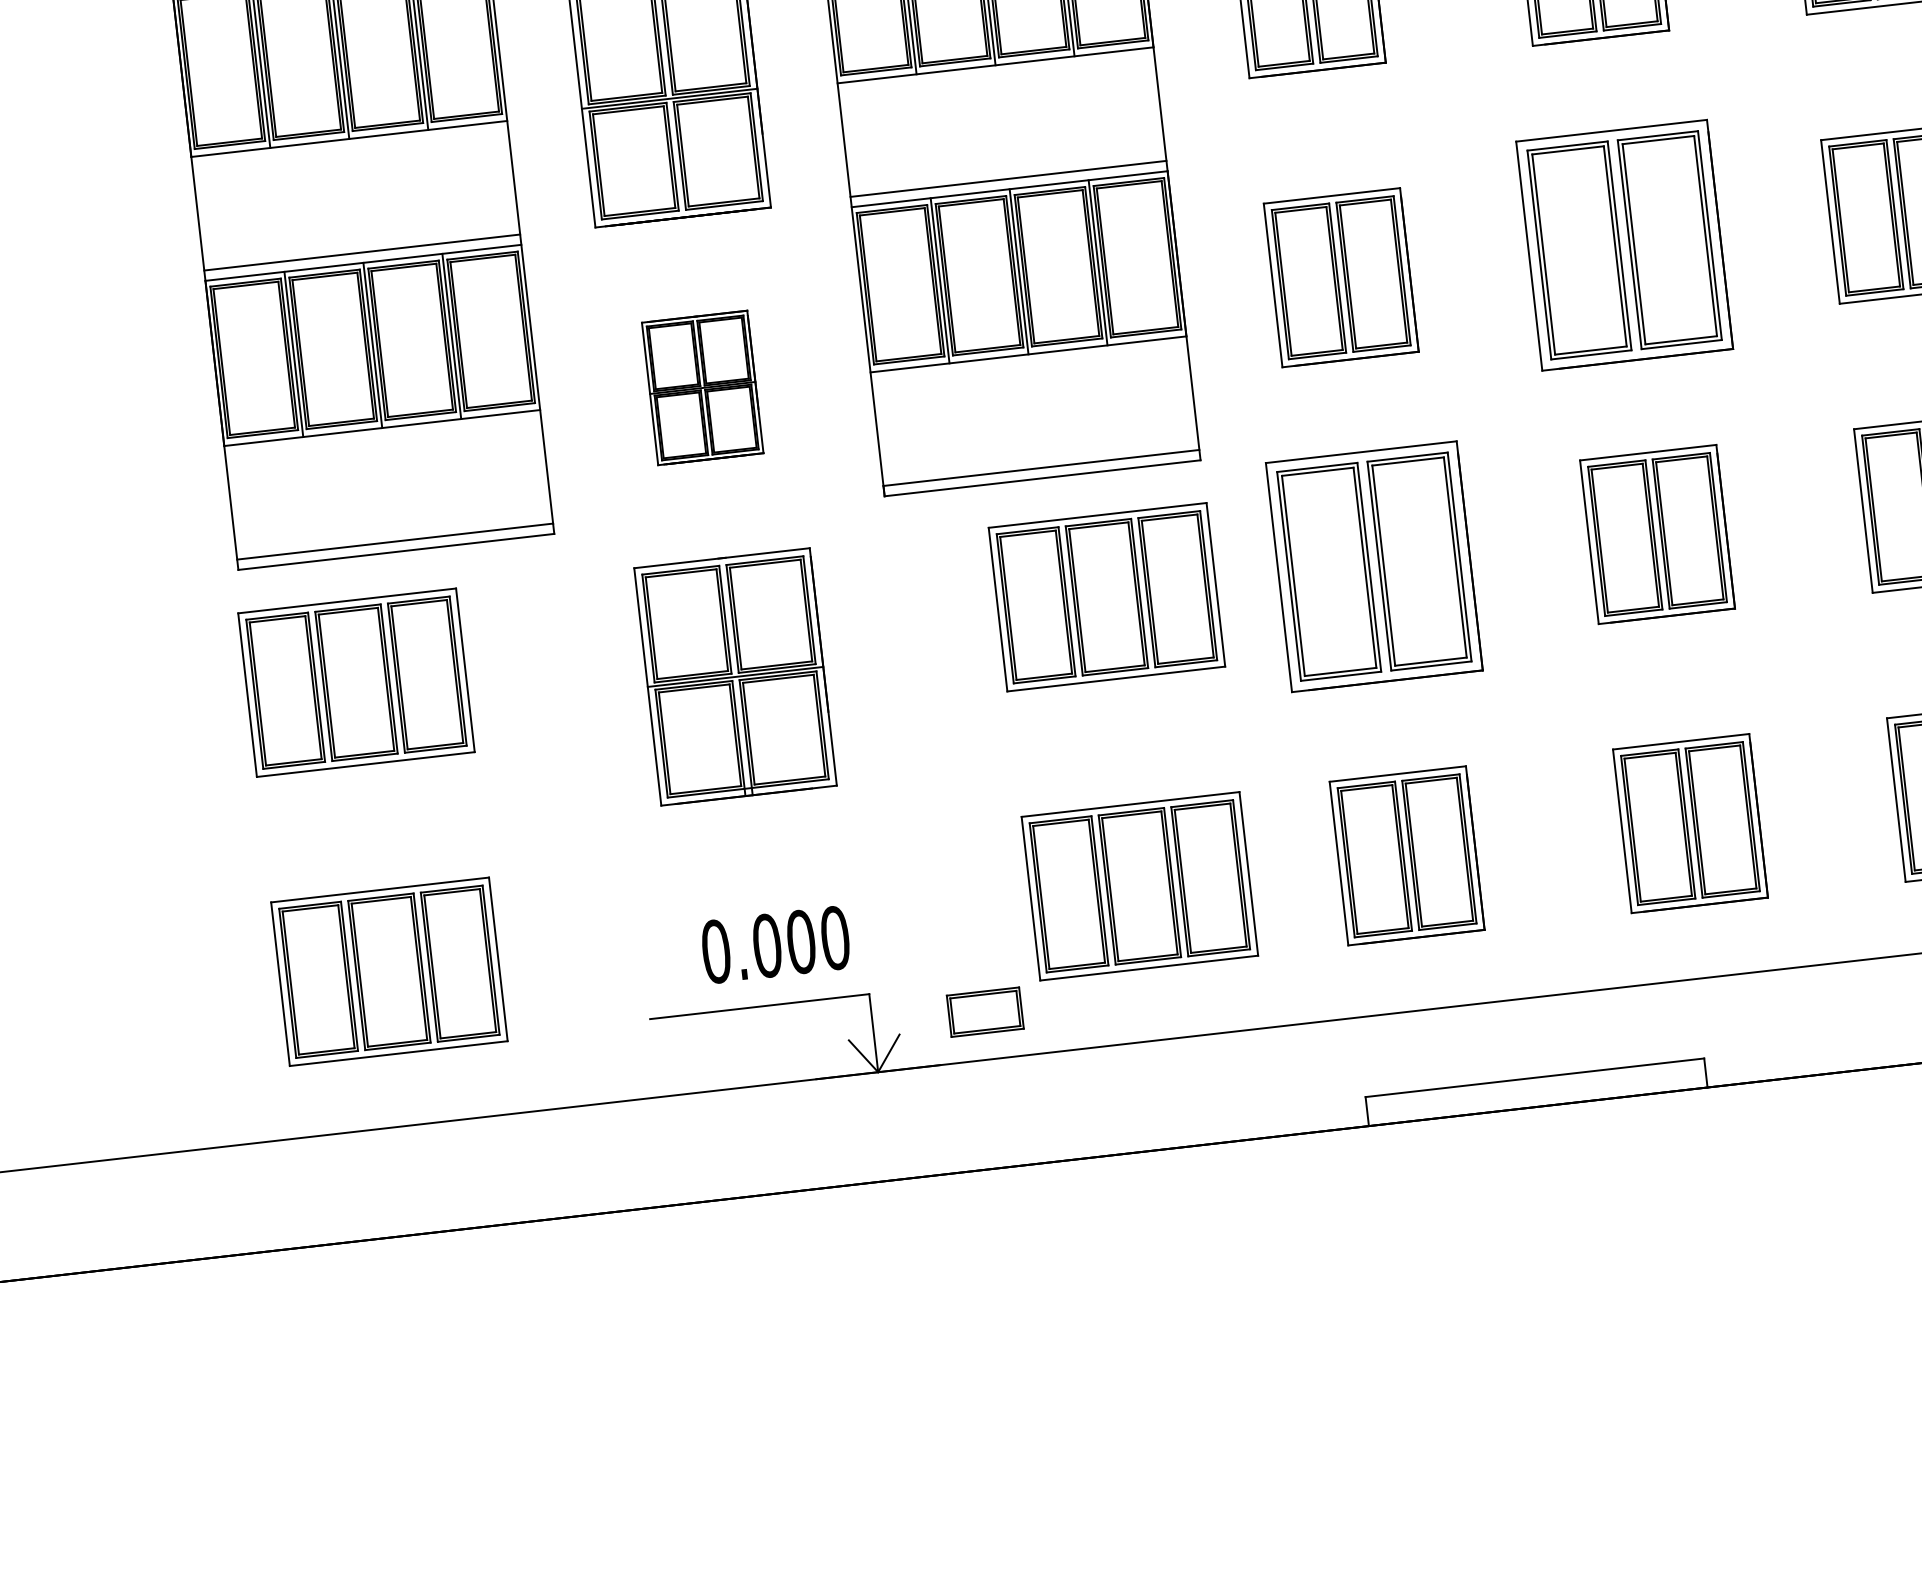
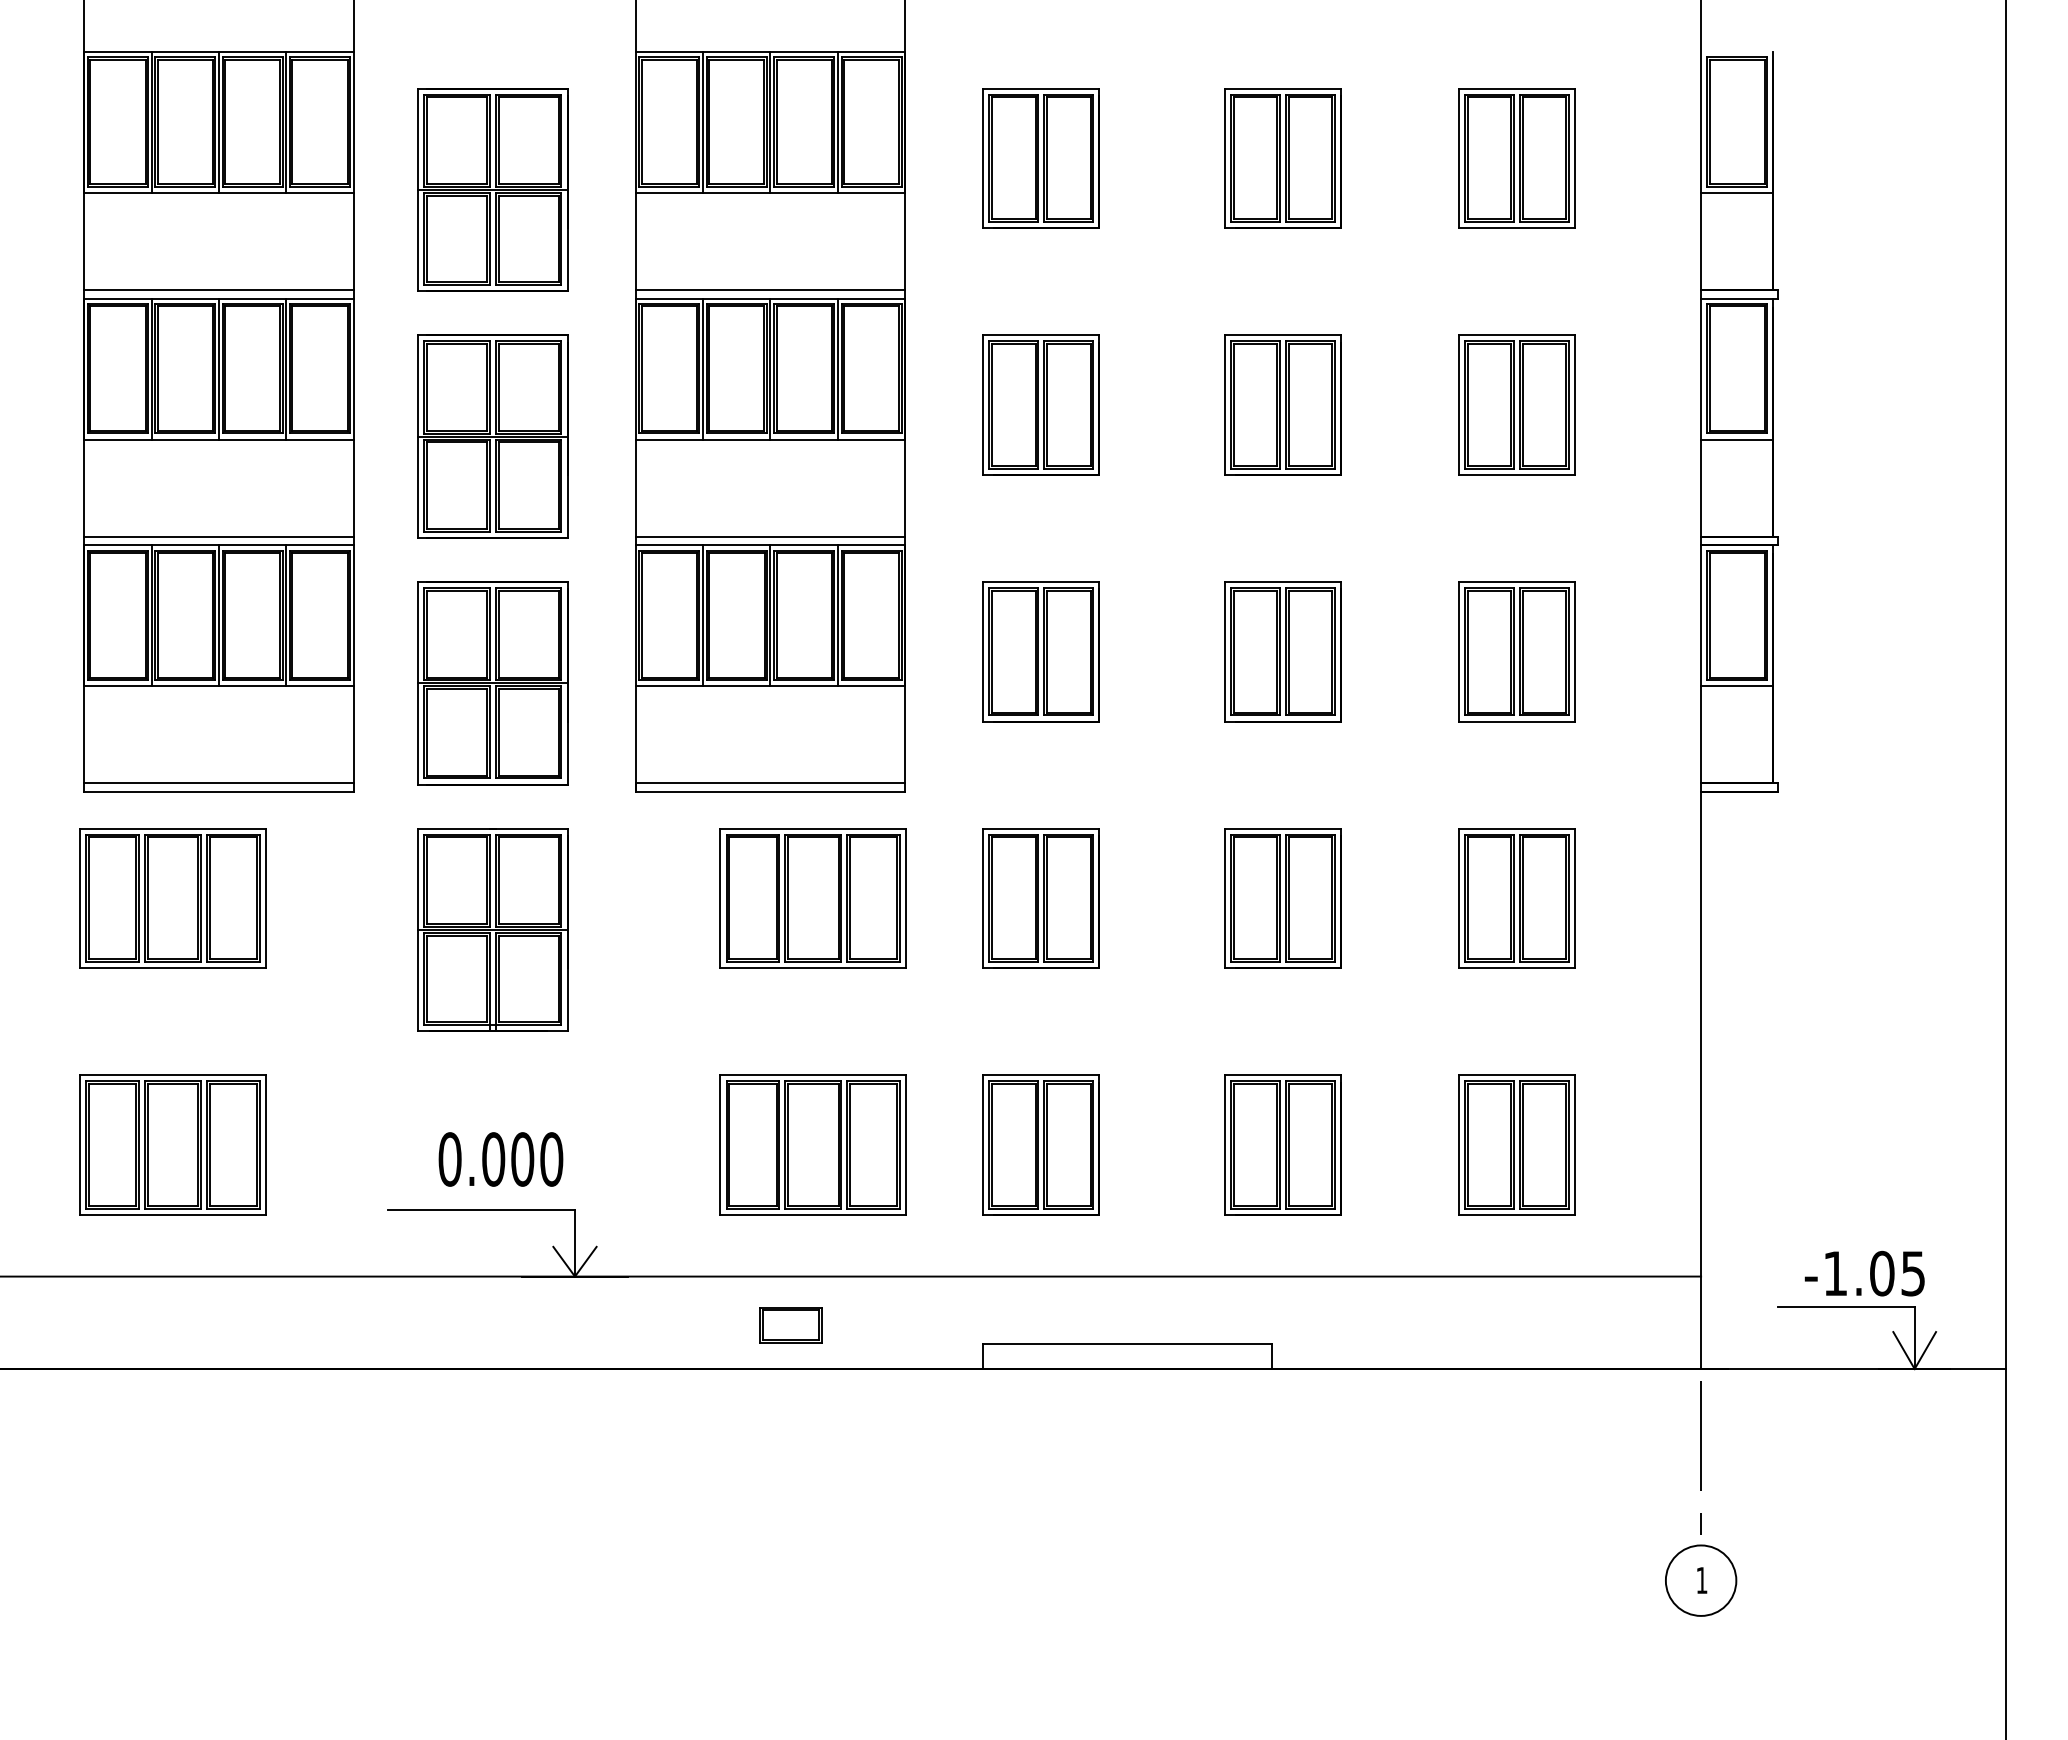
part: (1623, 245) -> (1282, 651), size x0.71
part: (702, 388) -> (492, 683), size x1.67
part: (1373, 566) -> (1040, 898), size x0.71
part: (984, 1012) -> (790, 1325), moved

